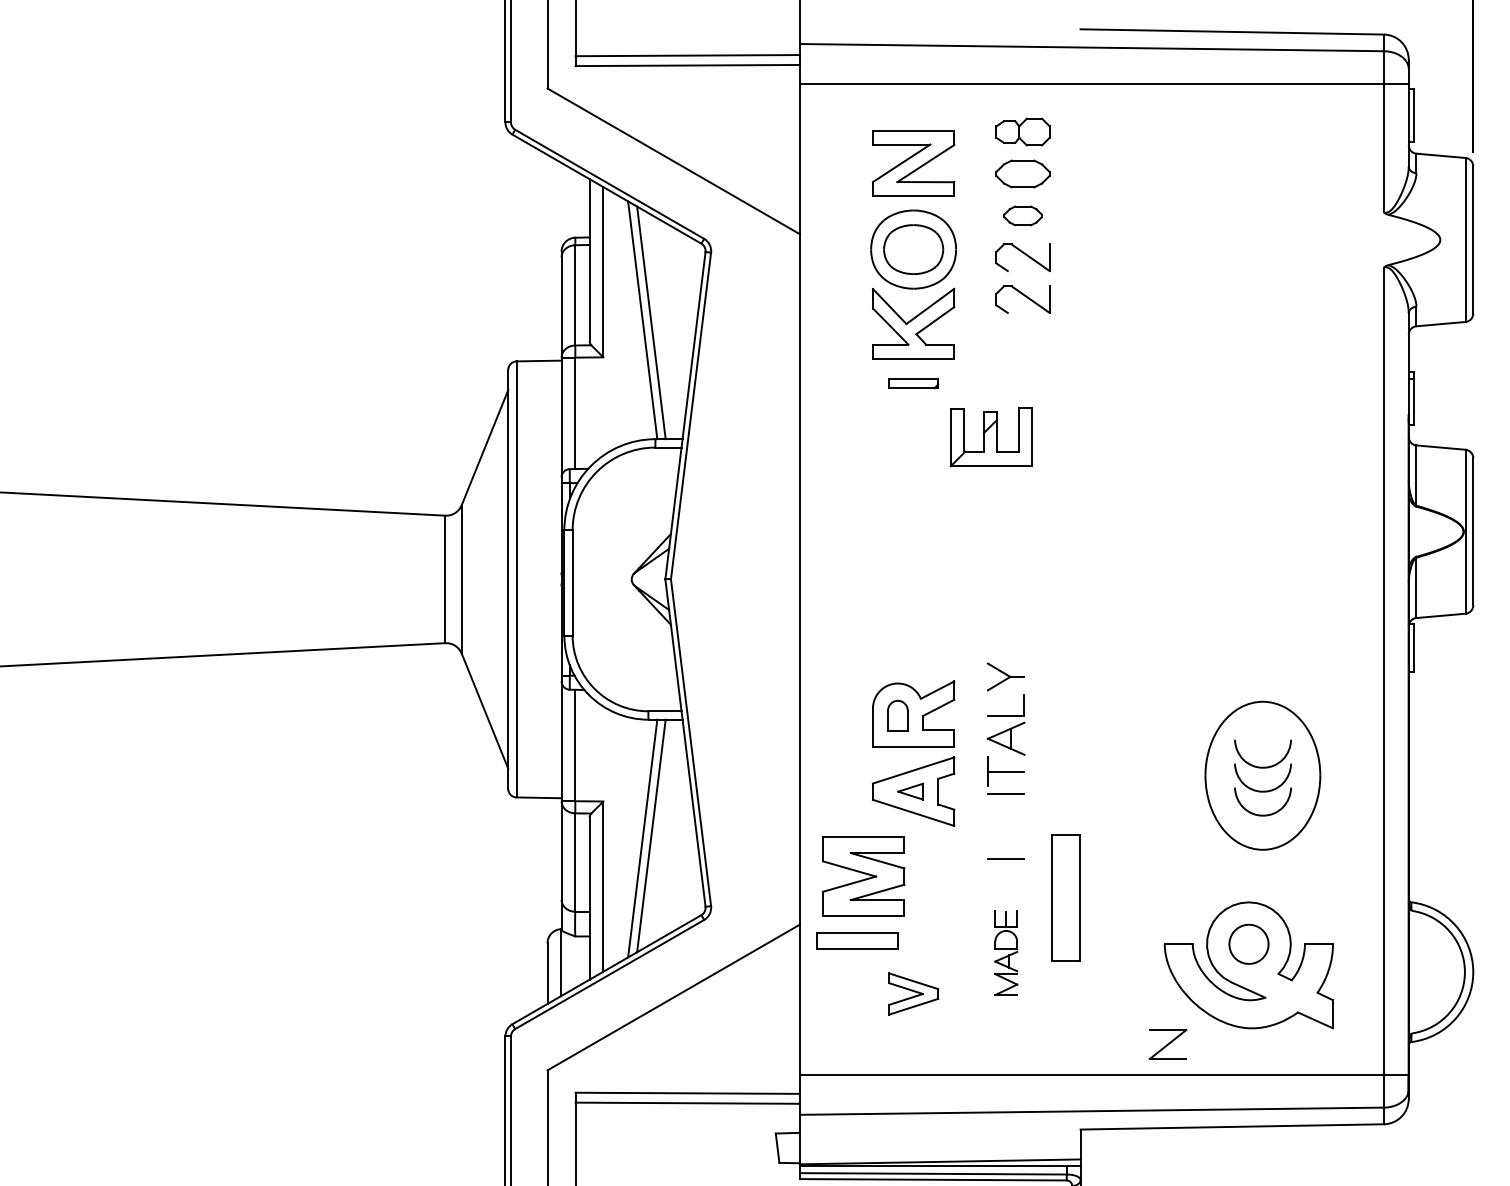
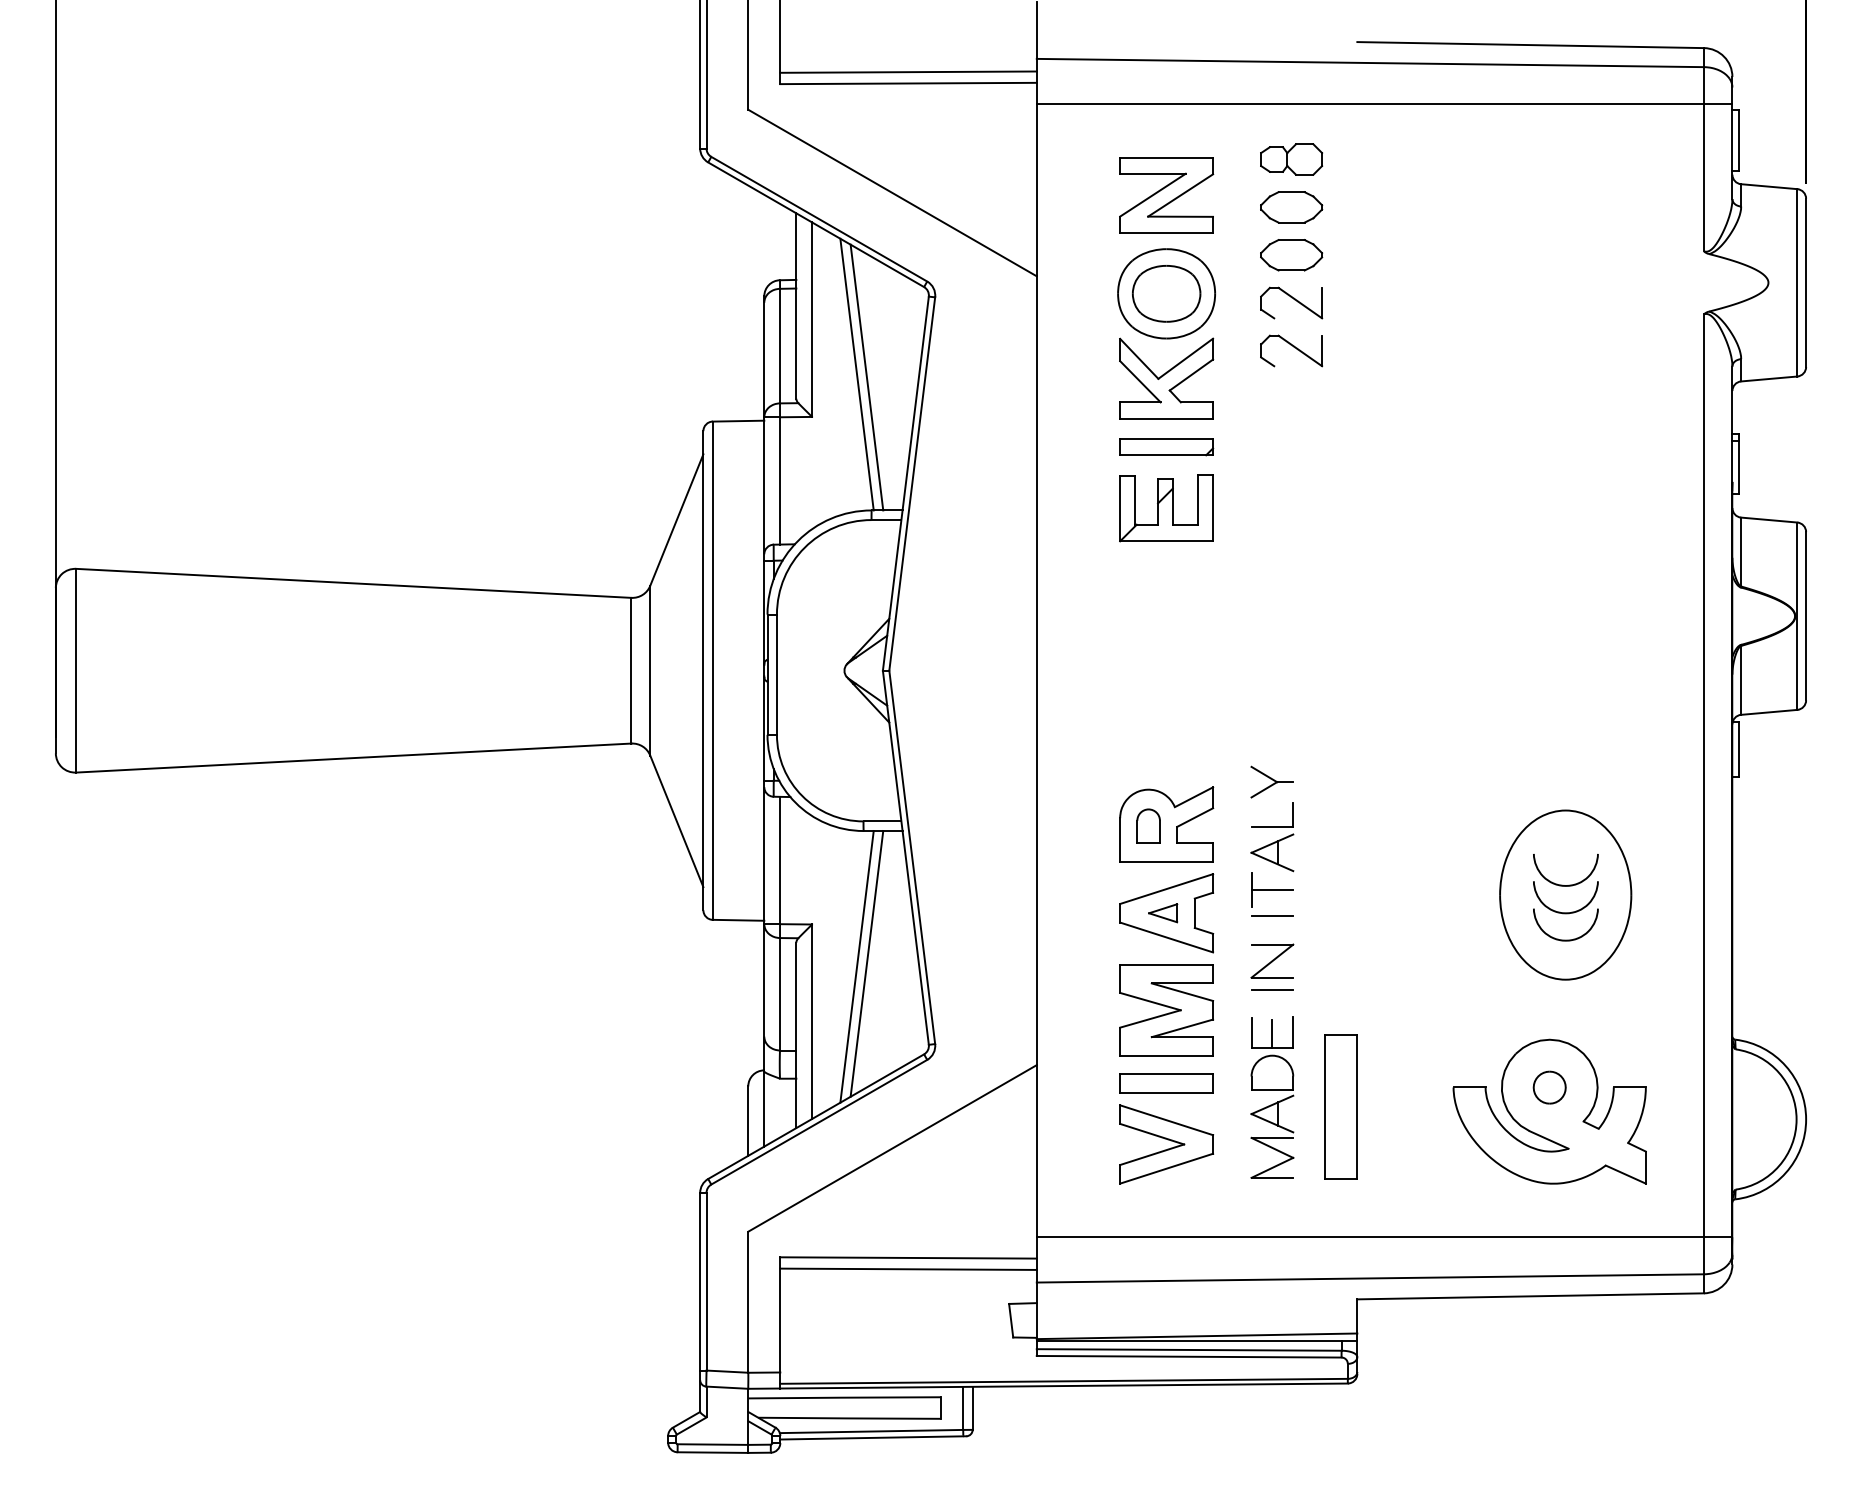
part: (1022, 216) -> (1291, 255), size x1.43
part: (913, 384) -> (1166, 447), size x1.67
part: (991, 437) -> (1166, 508), moved
part: (863, 876) -> (1166, 1010), moved
part: (1065, 897) -> (1340, 1106), moved
part: (857, 940) -> (1166, 1083), moved
part: (1248, 944) -> (1549, 1087), size x0.71
part: (1006, 952) -> (1272, 1097), size x1.67
part: (913, 994) -> (1166, 1144), size x1.67
part: (1168, 1043) -> (1272, 960), moved

